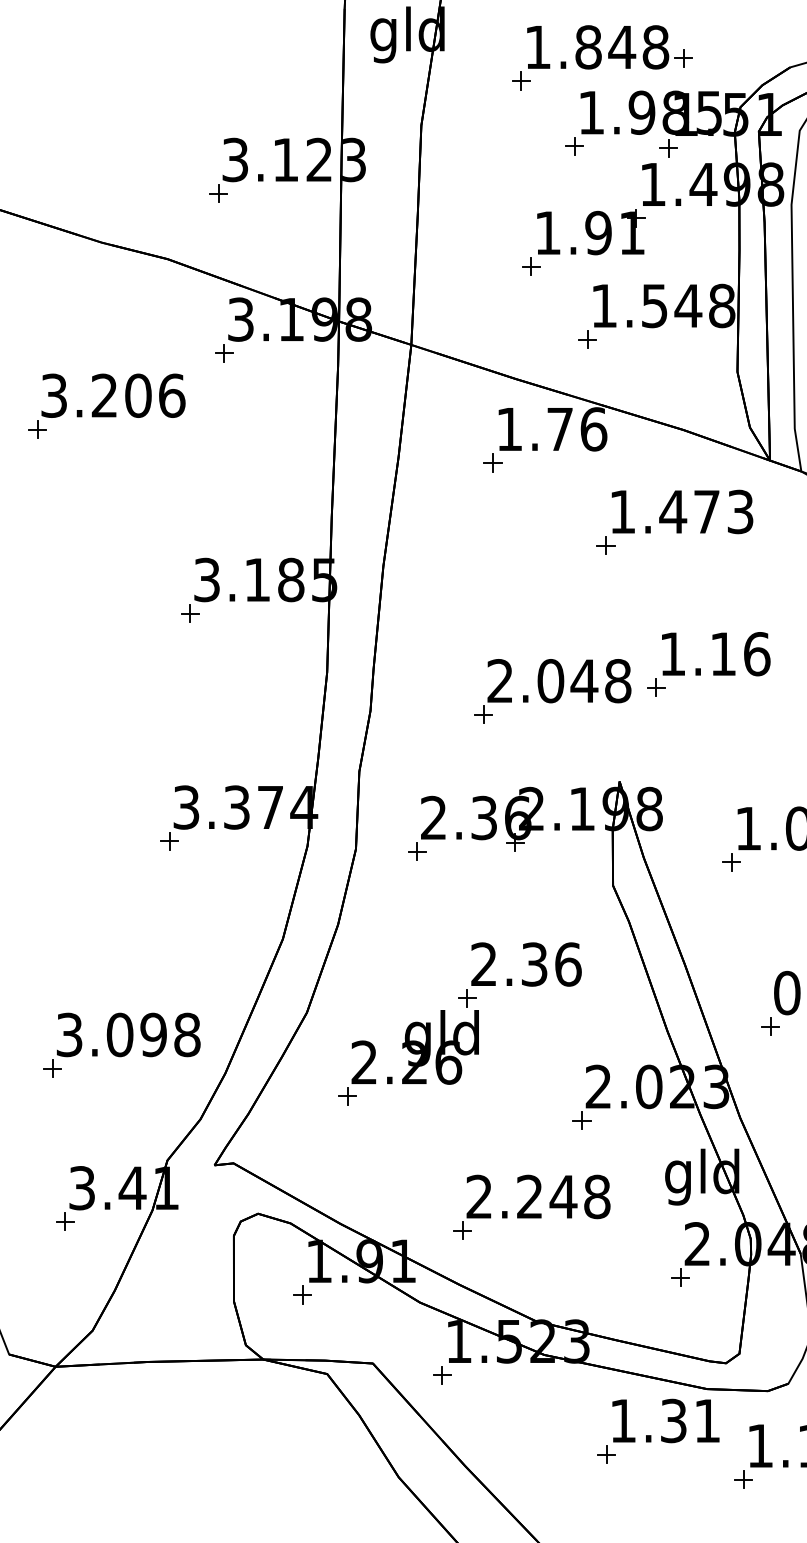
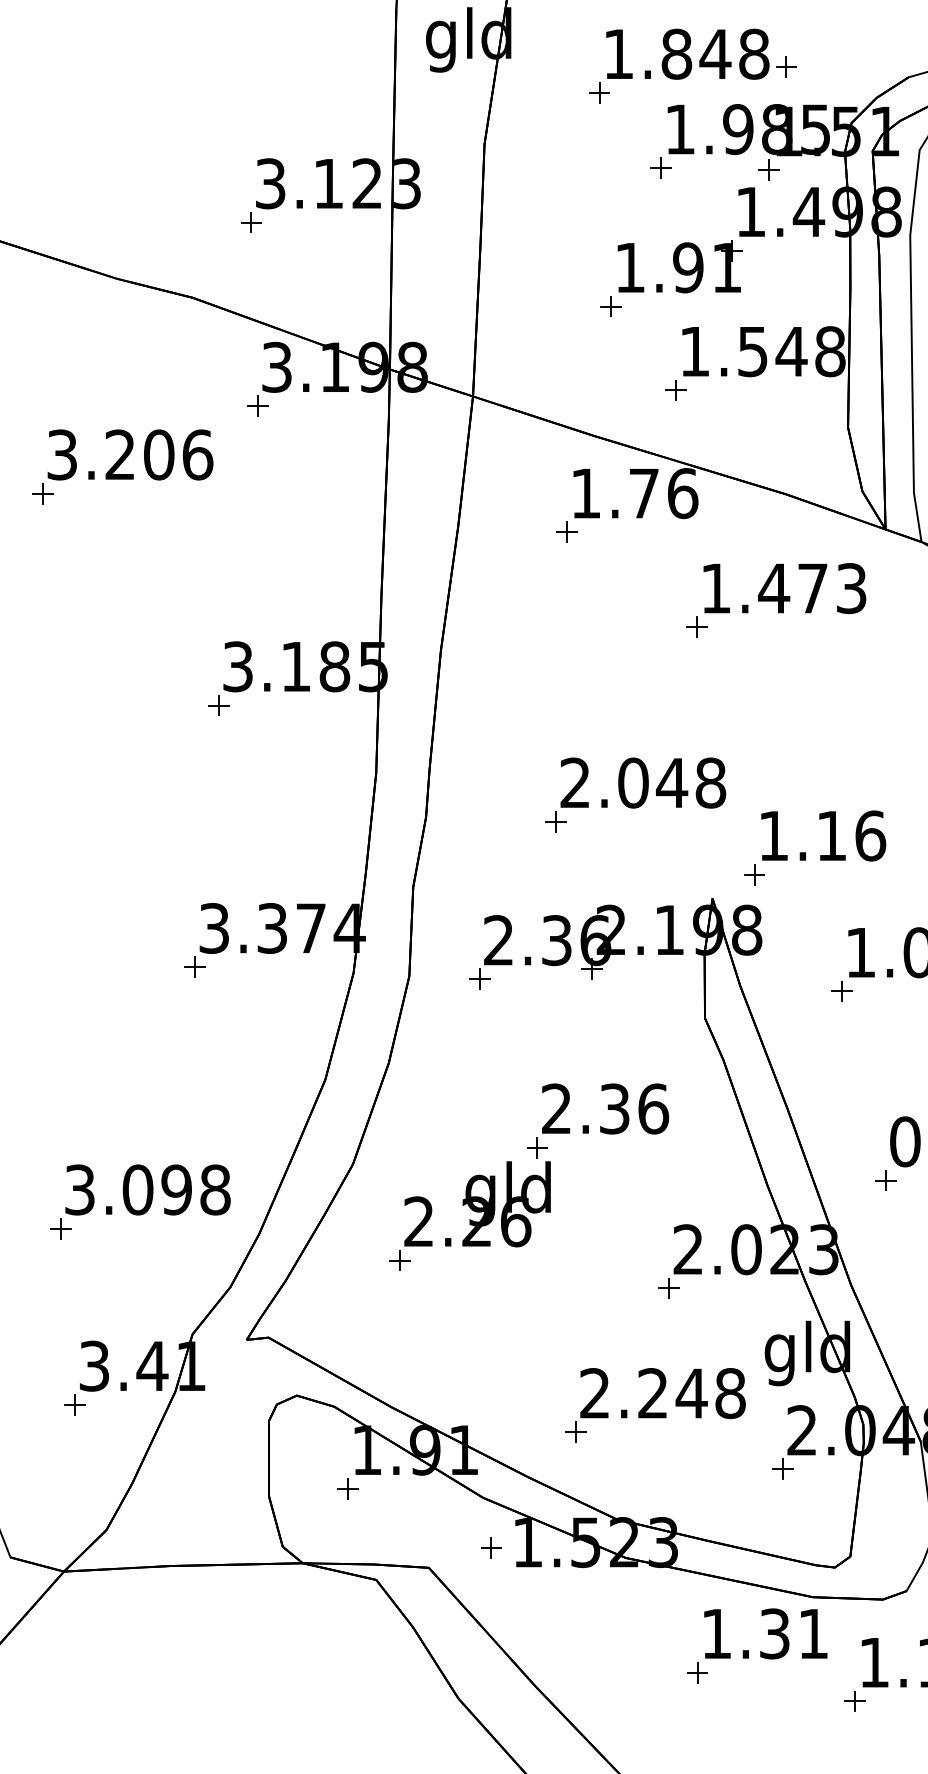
part: (713, 670) -> (820, 854), moved
part: (531, 1206) -> (654, 1404), moved
part: (442, 1375) -> (491, 1548), moved

